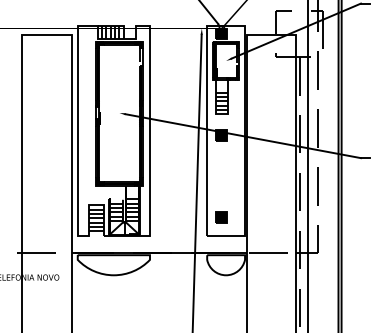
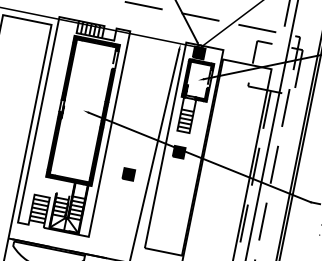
part: (221, 217) -> (128, 174), moved

